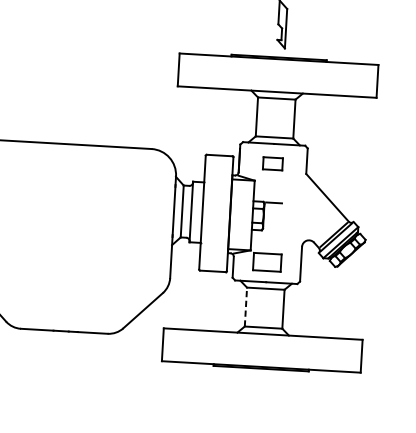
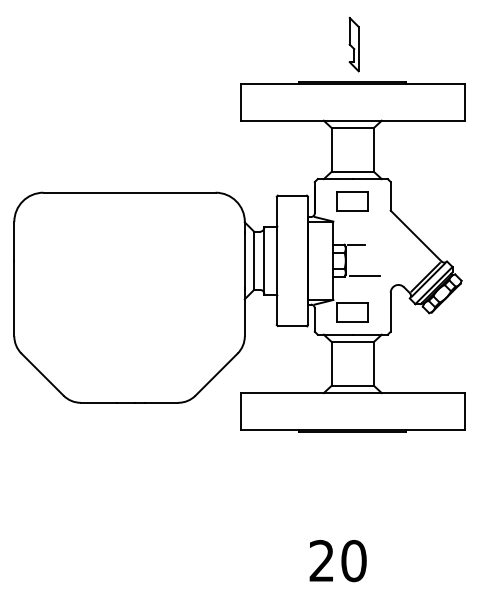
part: (272, 163) -> (352, 201), size x1.43
line: (280, 231) -> (365, 276), added
line: (245, 306) -> (331, 363), dashed -> solid

